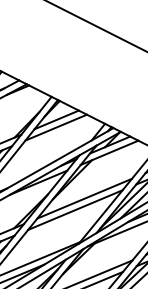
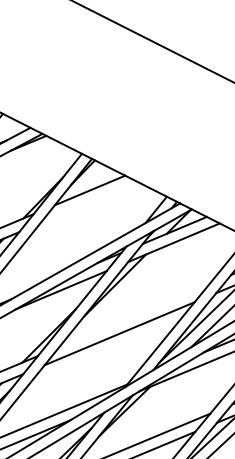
line: (55, 127) -> (88, 202), removed
line: (84, 198) -> (134, 315), removed

